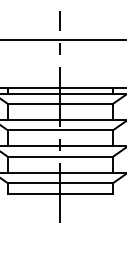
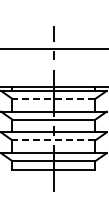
line: (59, 103) -> (53, 98), solid -> dashed
line: (59, 156) -> (53, 140), solid -> dashed

